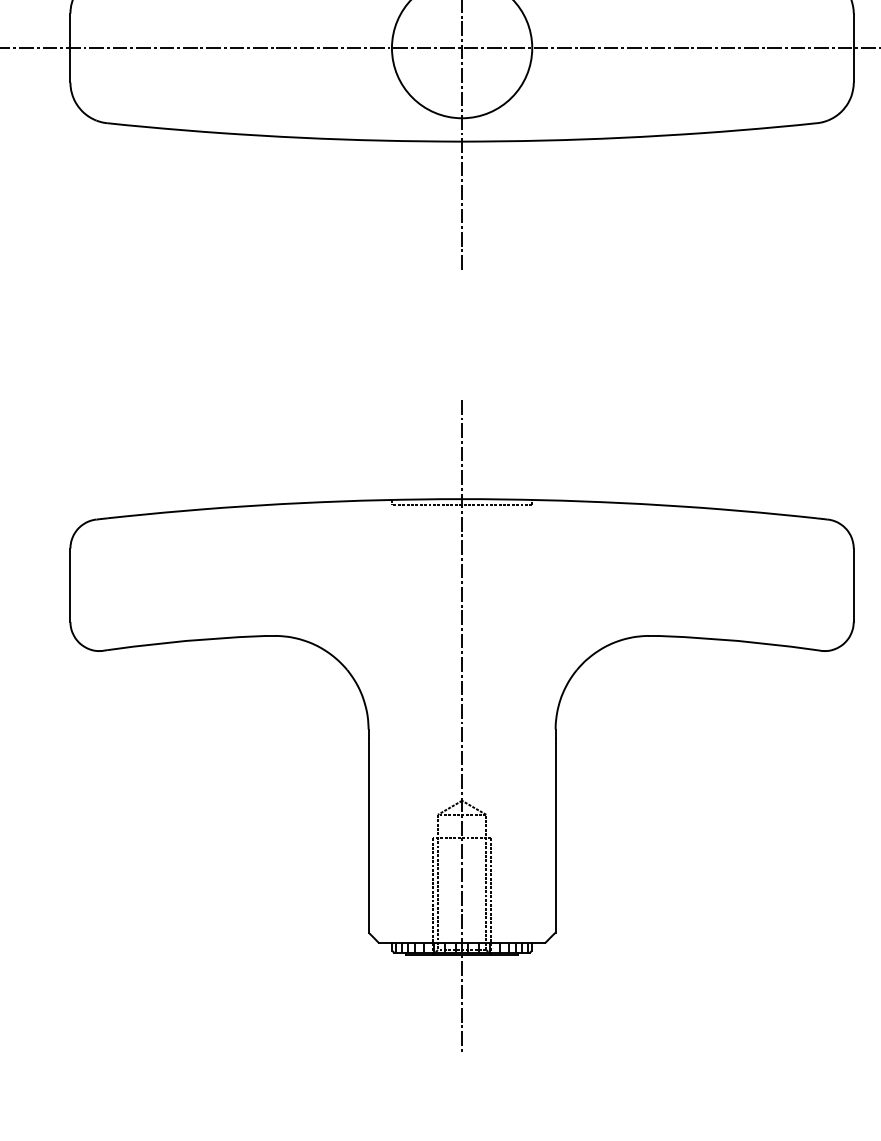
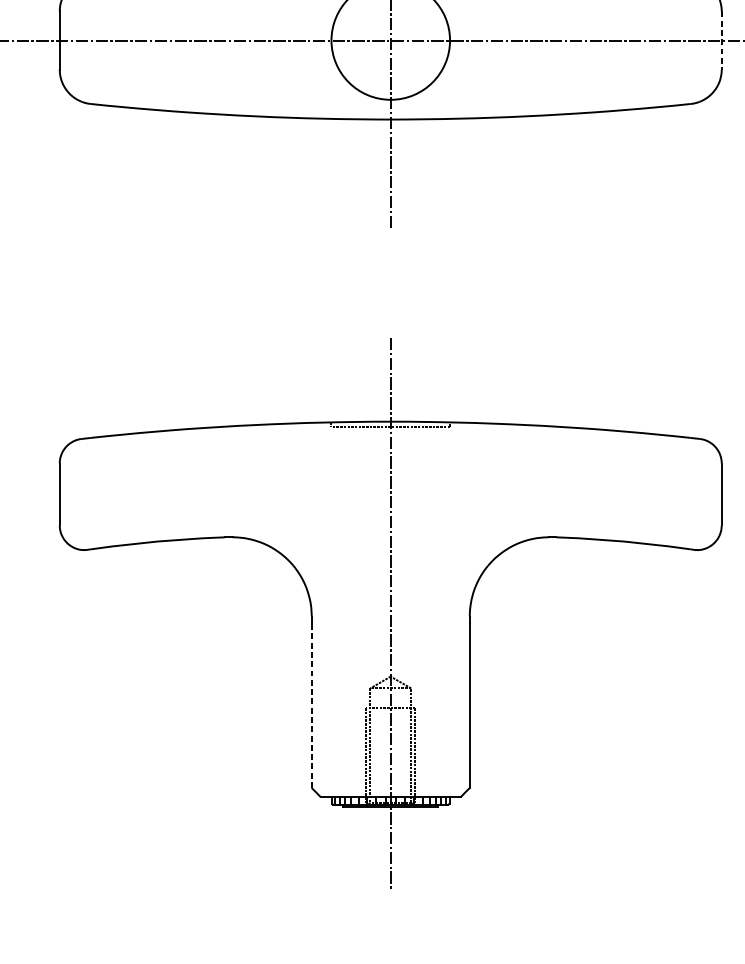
line: (853, 48) -> (721, 40), solid -> dashed
line: (368, 836) -> (311, 706), solid -> dashed

